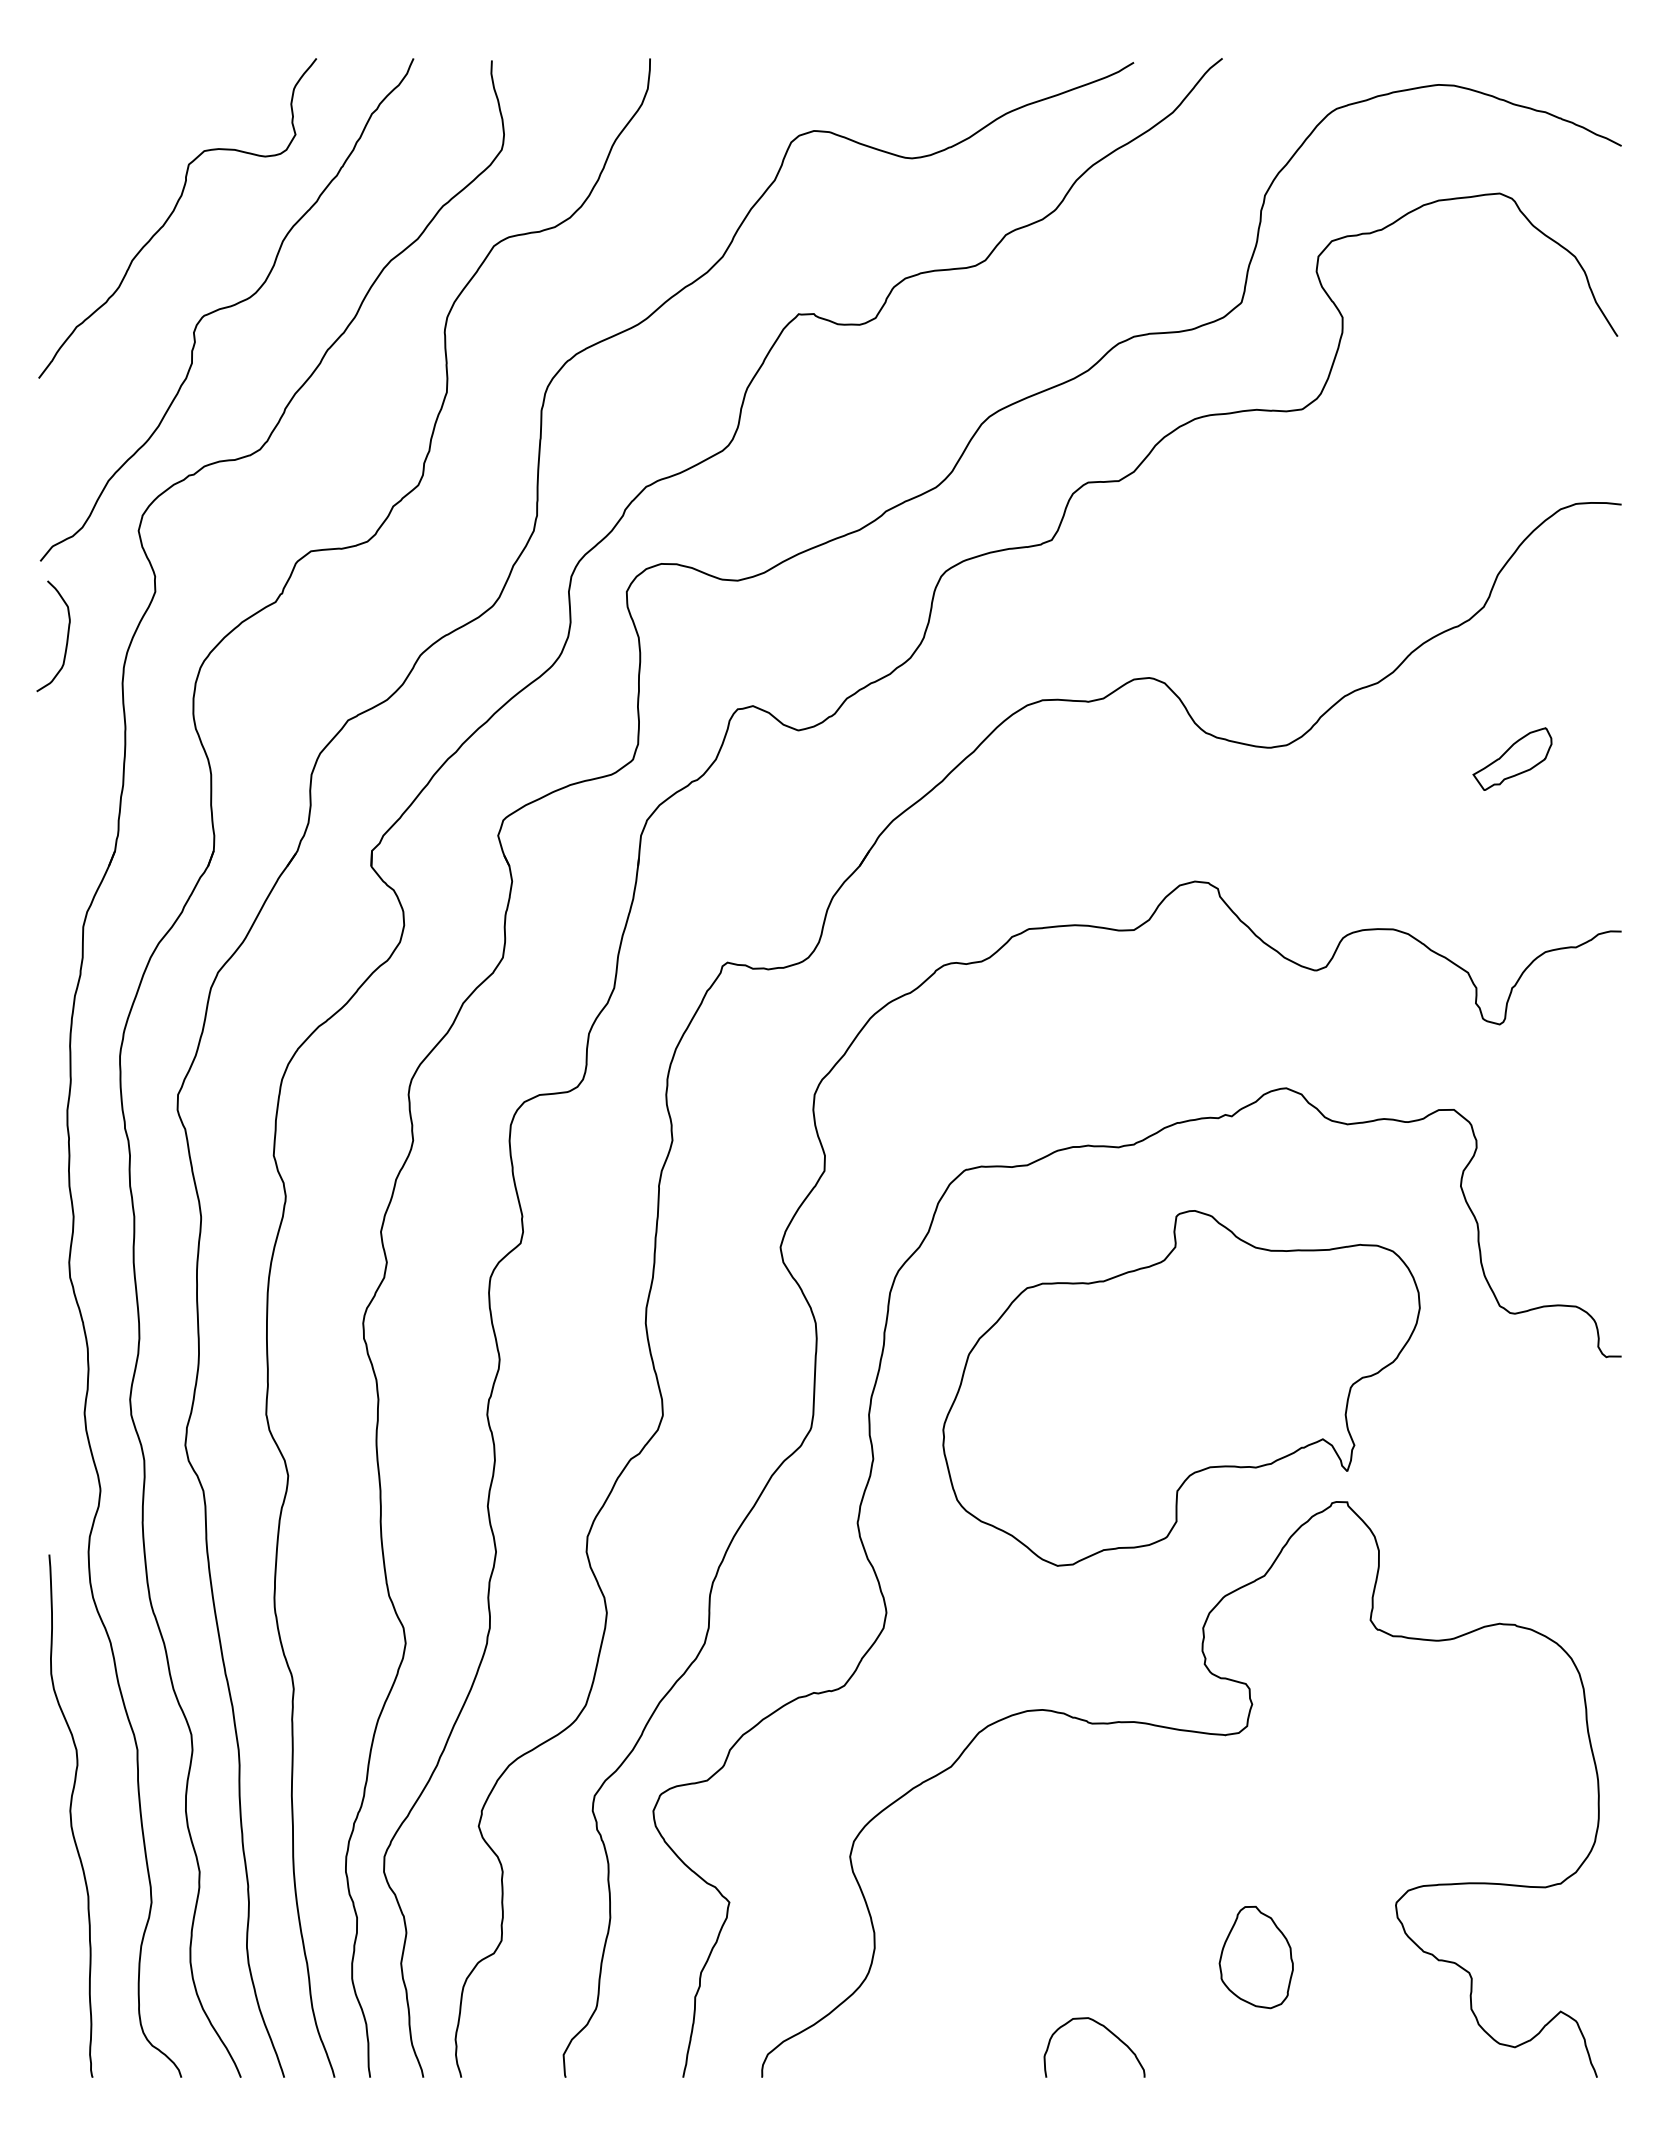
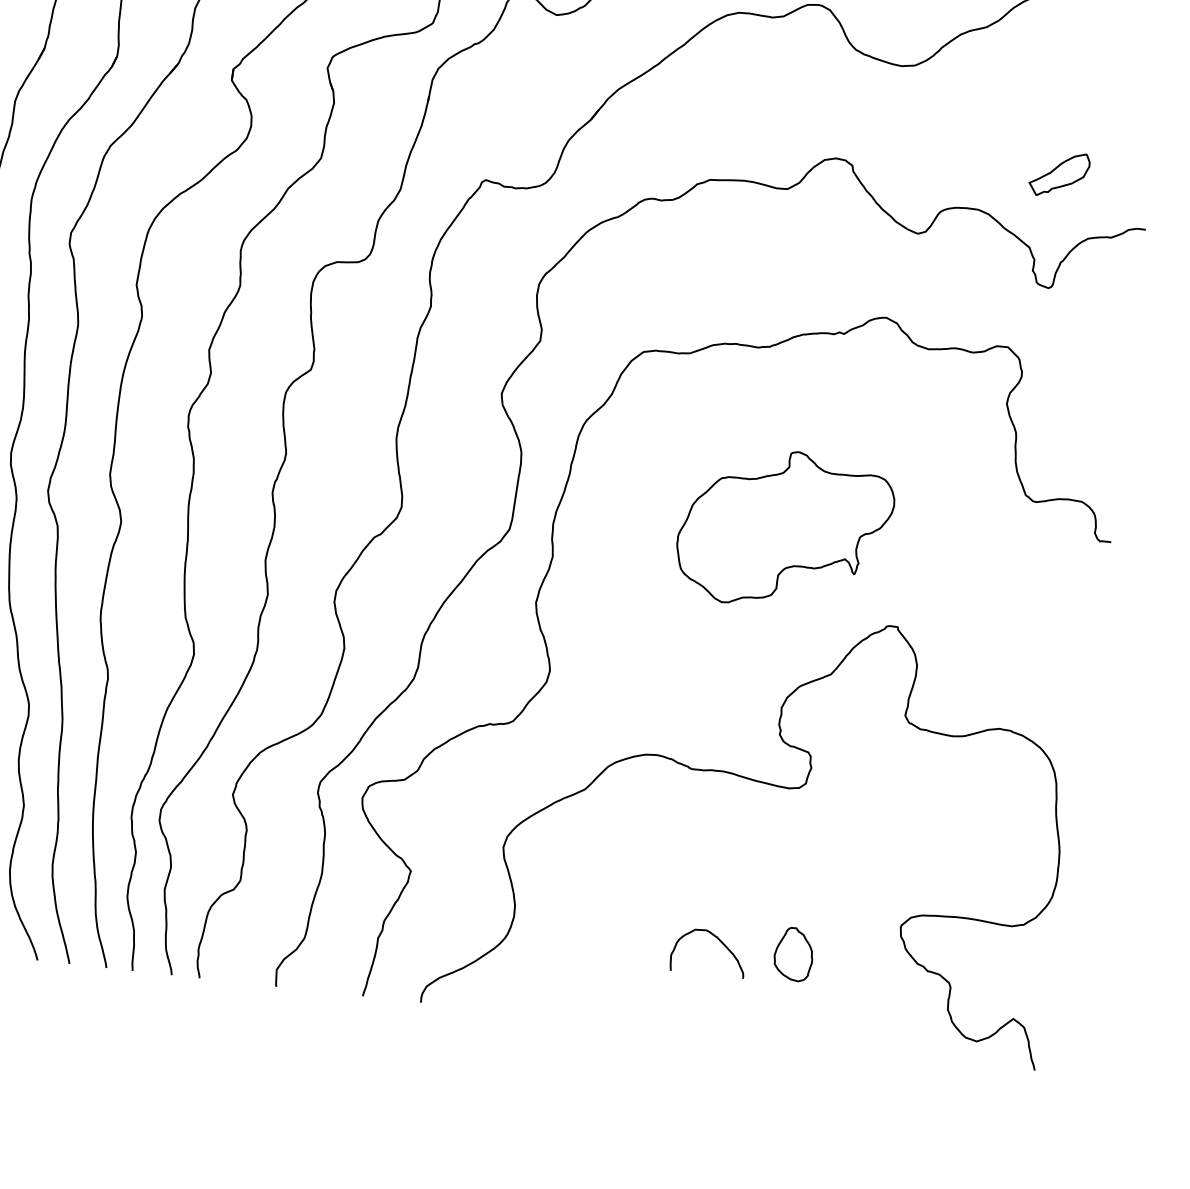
part: (1512, 758) -> (1059, 174), moved
part: (1181, 1388) -> (785, 530), size x0.6
part: (1255, 1957) -> (793, 954), size x0.7
curve: (1109, 2032) -> (720, 942), moved

